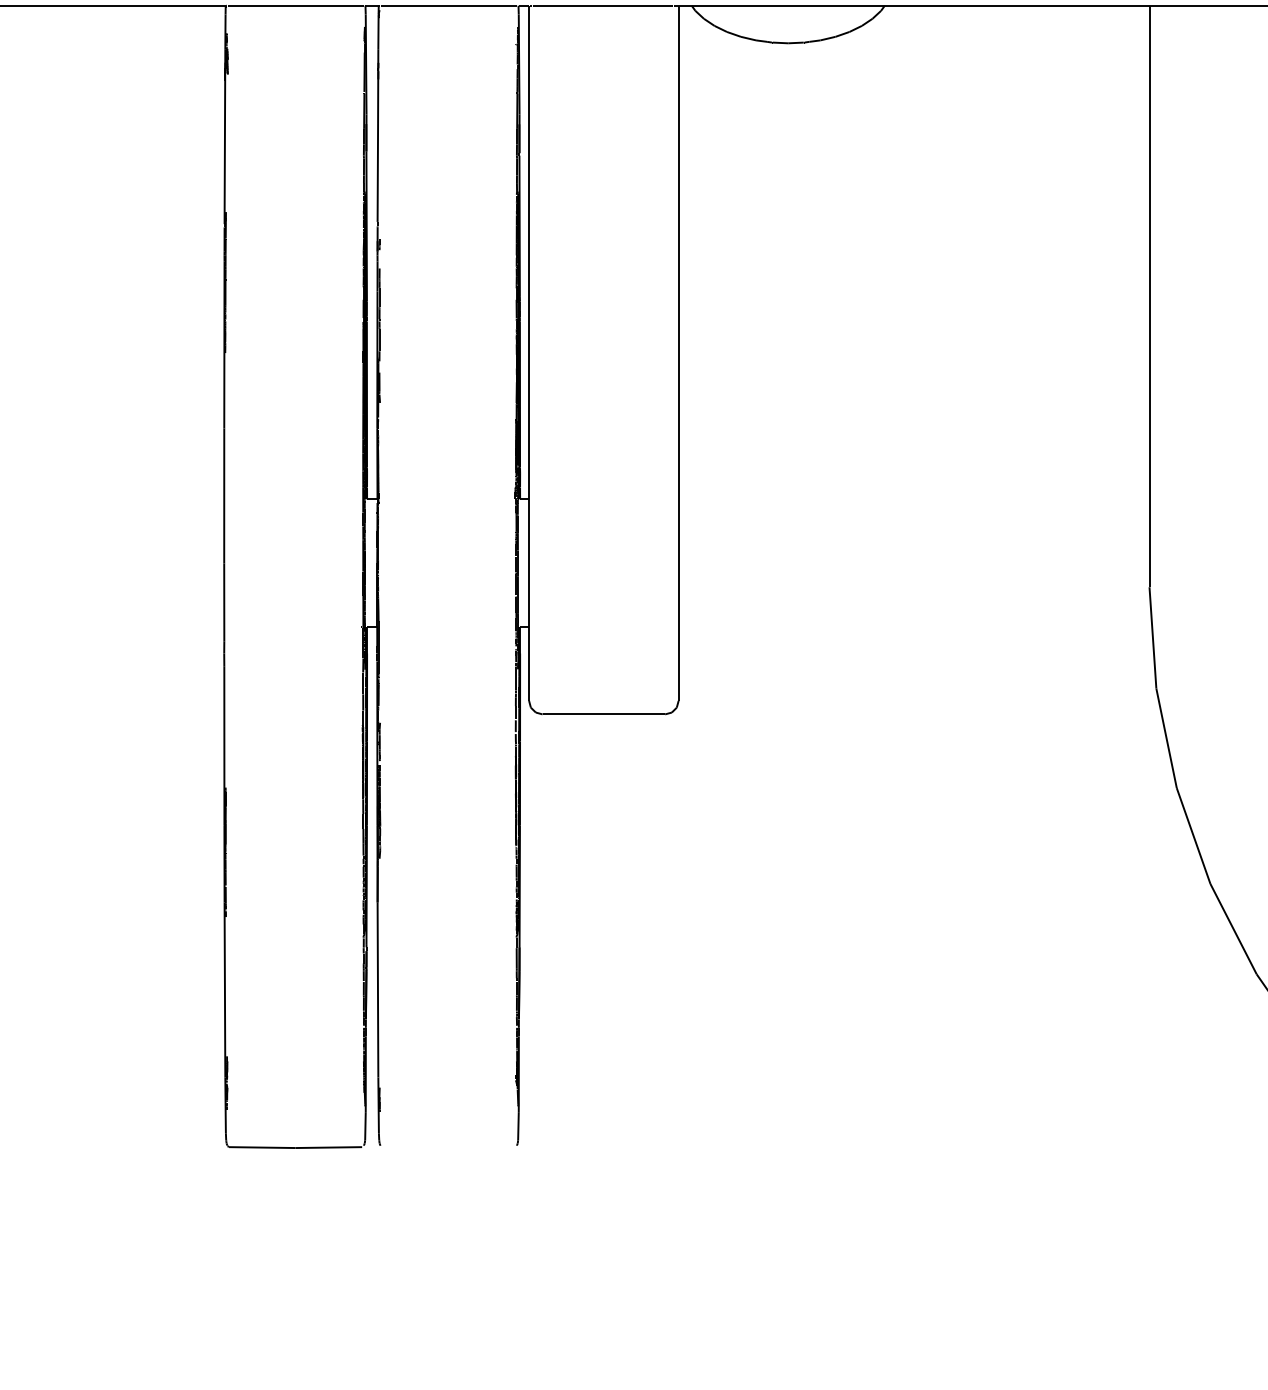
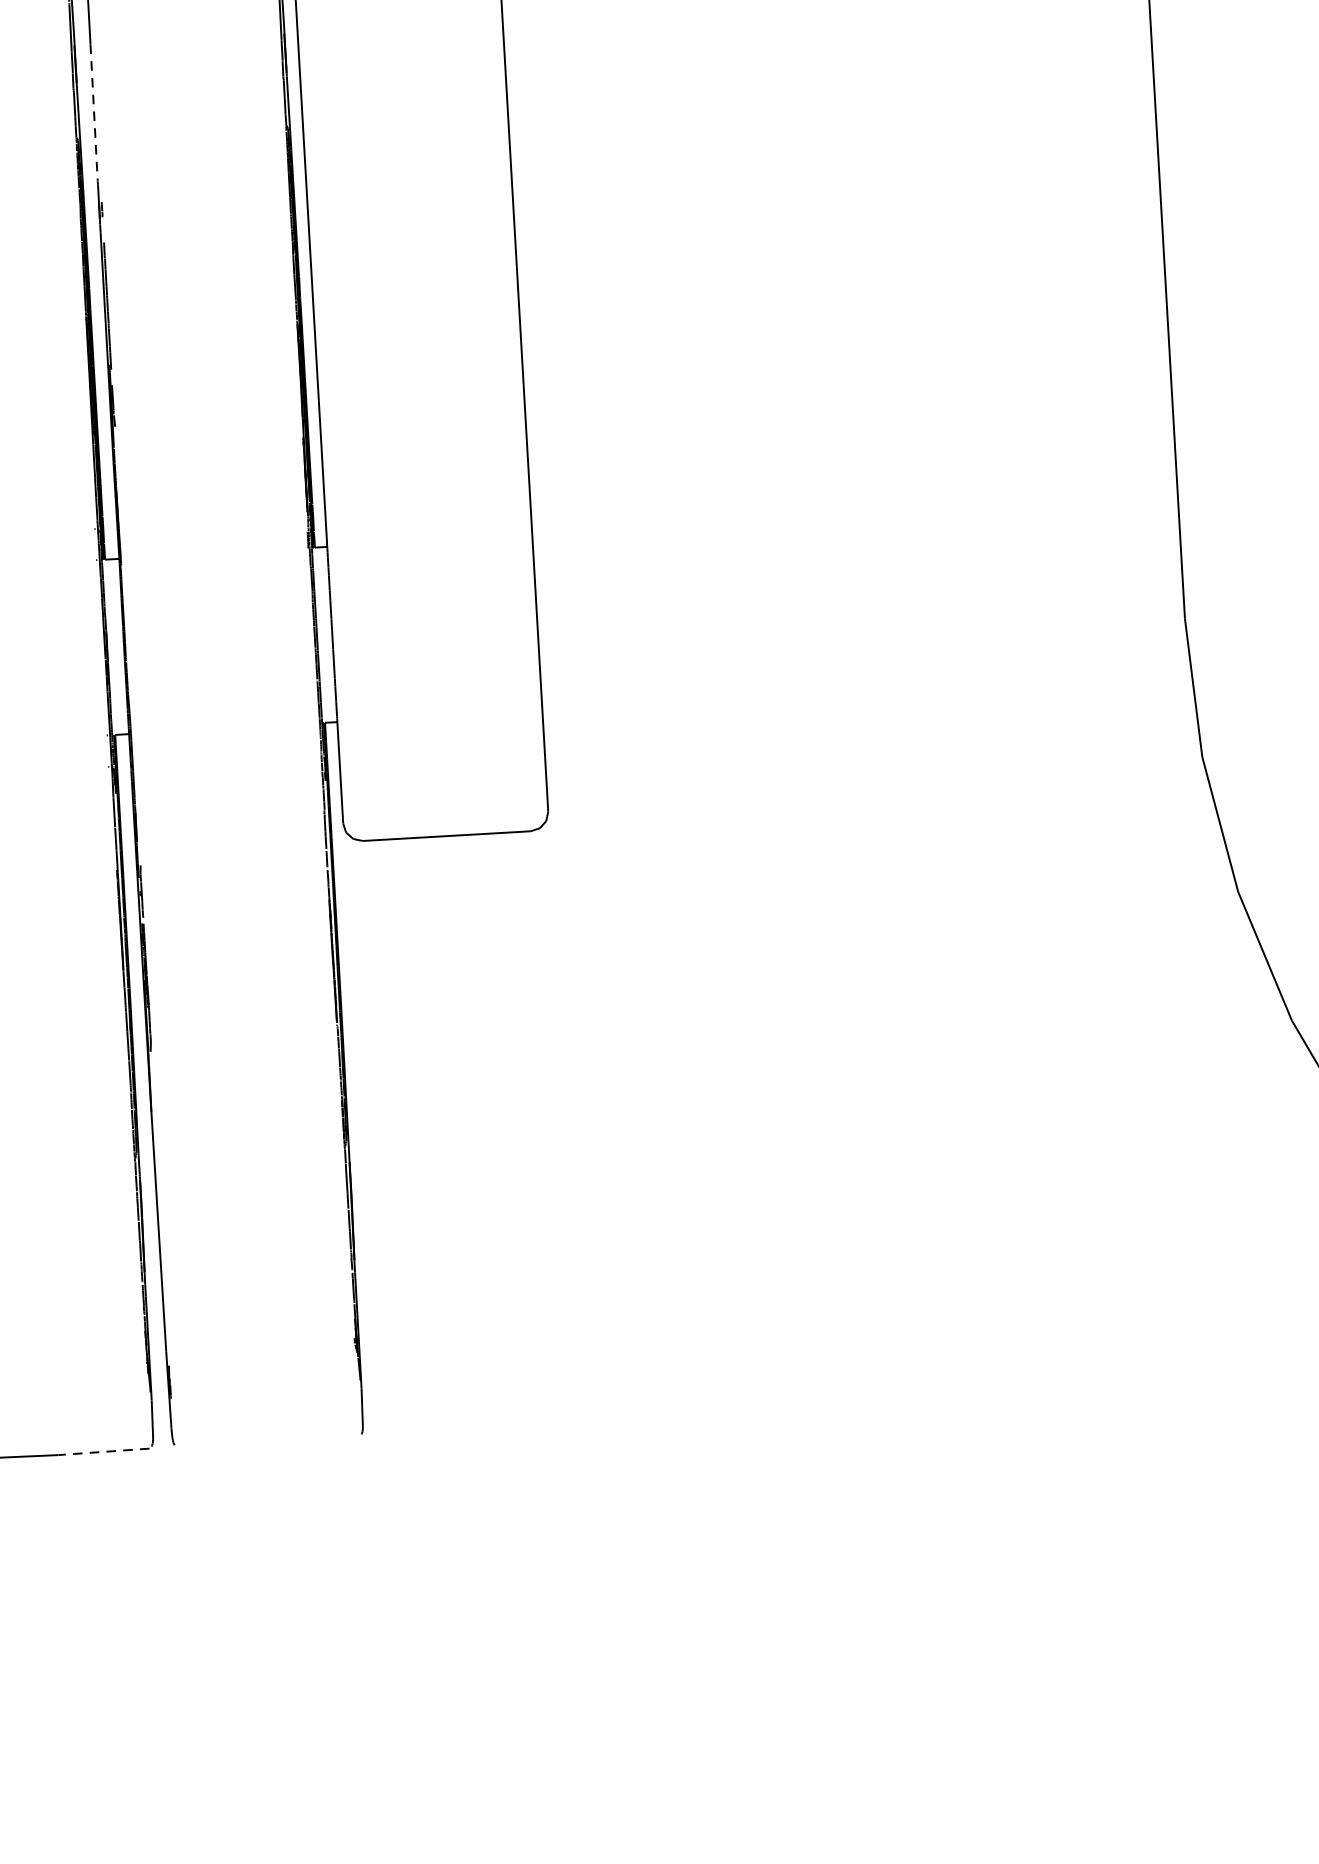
line: (377, 172) -> (93, 110), solid -> dashed
line: (328, 1147) -> (103, 1451), solid -> dashed

